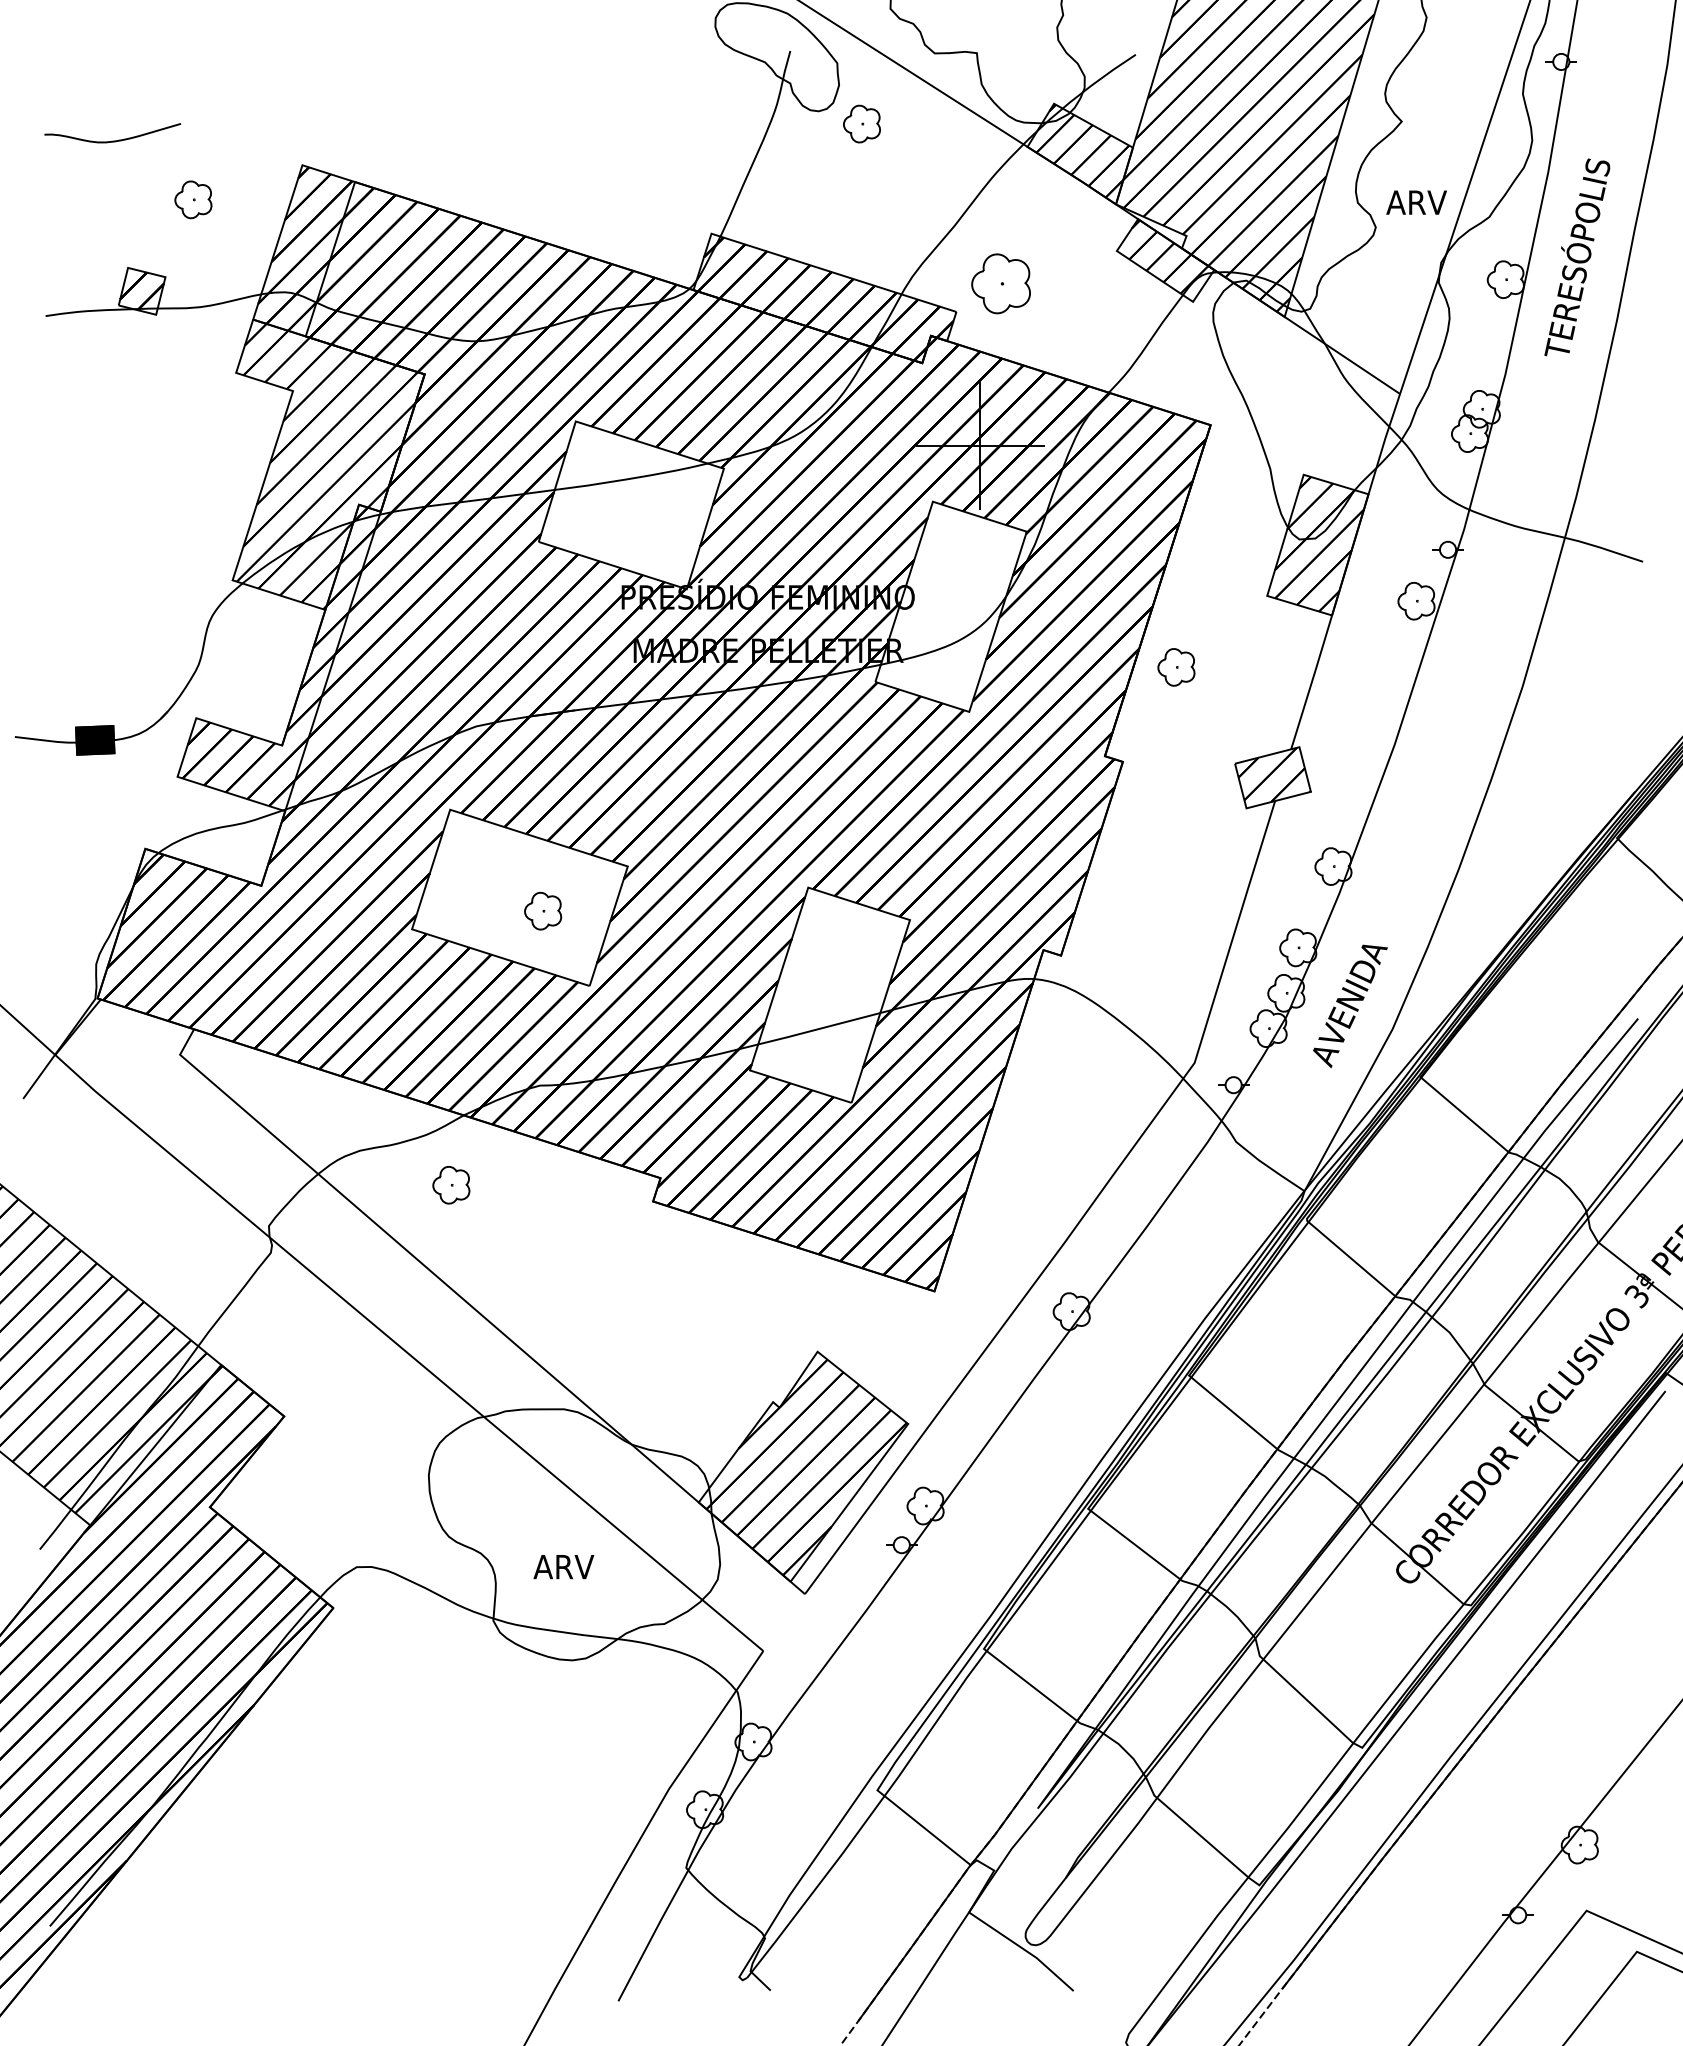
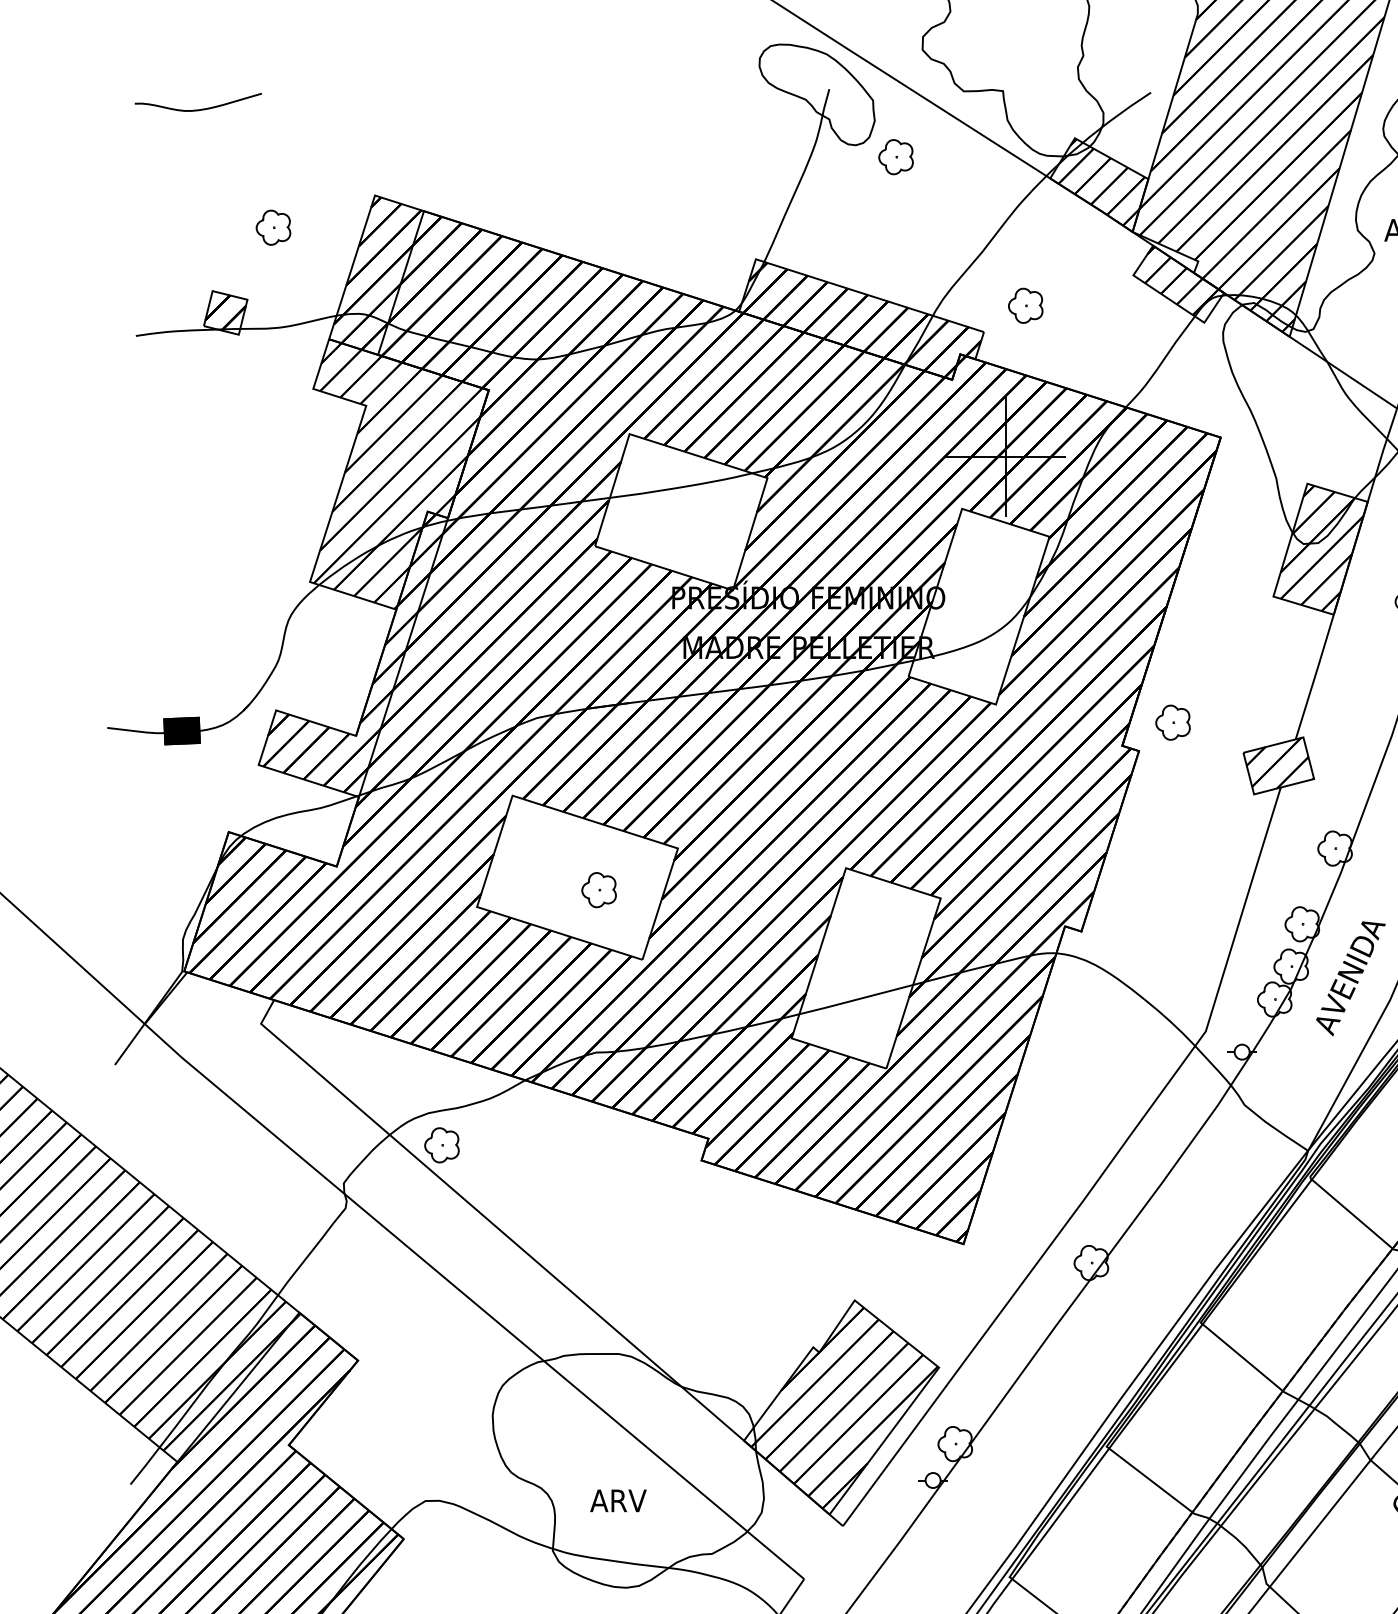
curve: (112, 140) -> (198, 109), moved
part: (1001, 283) -> (1025, 305), size x0.62
part: (1176, 667) -> (1173, 722), moved
part: (451, 1185) -> (442, 1145), moved

